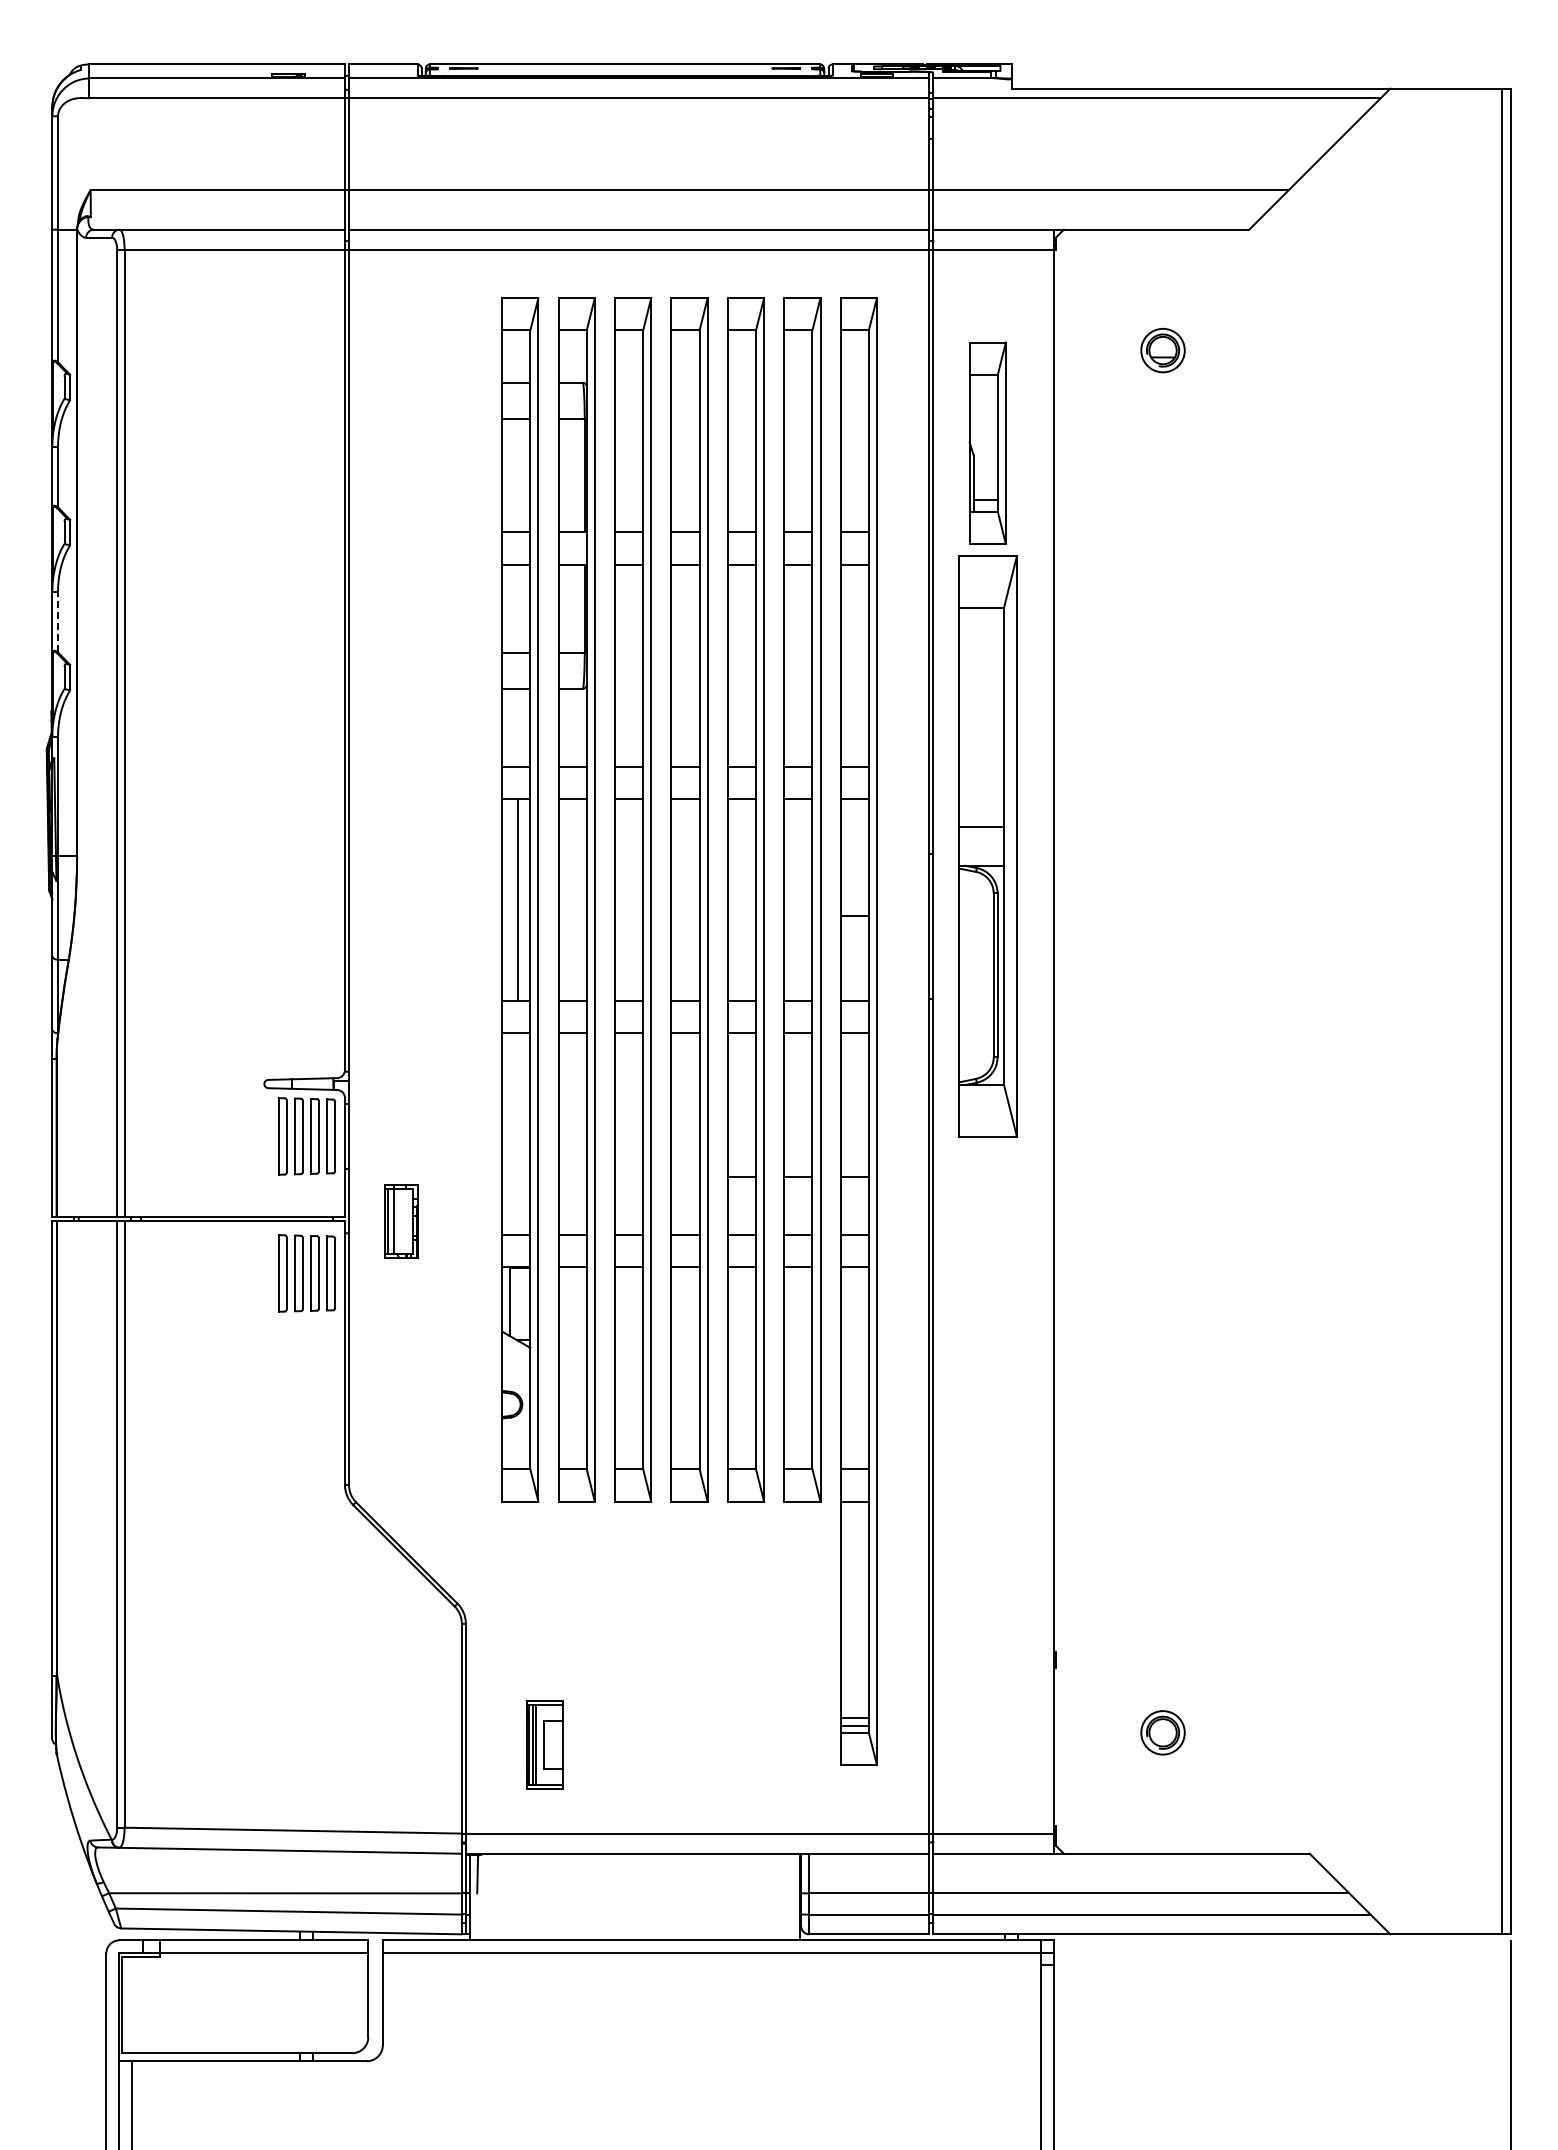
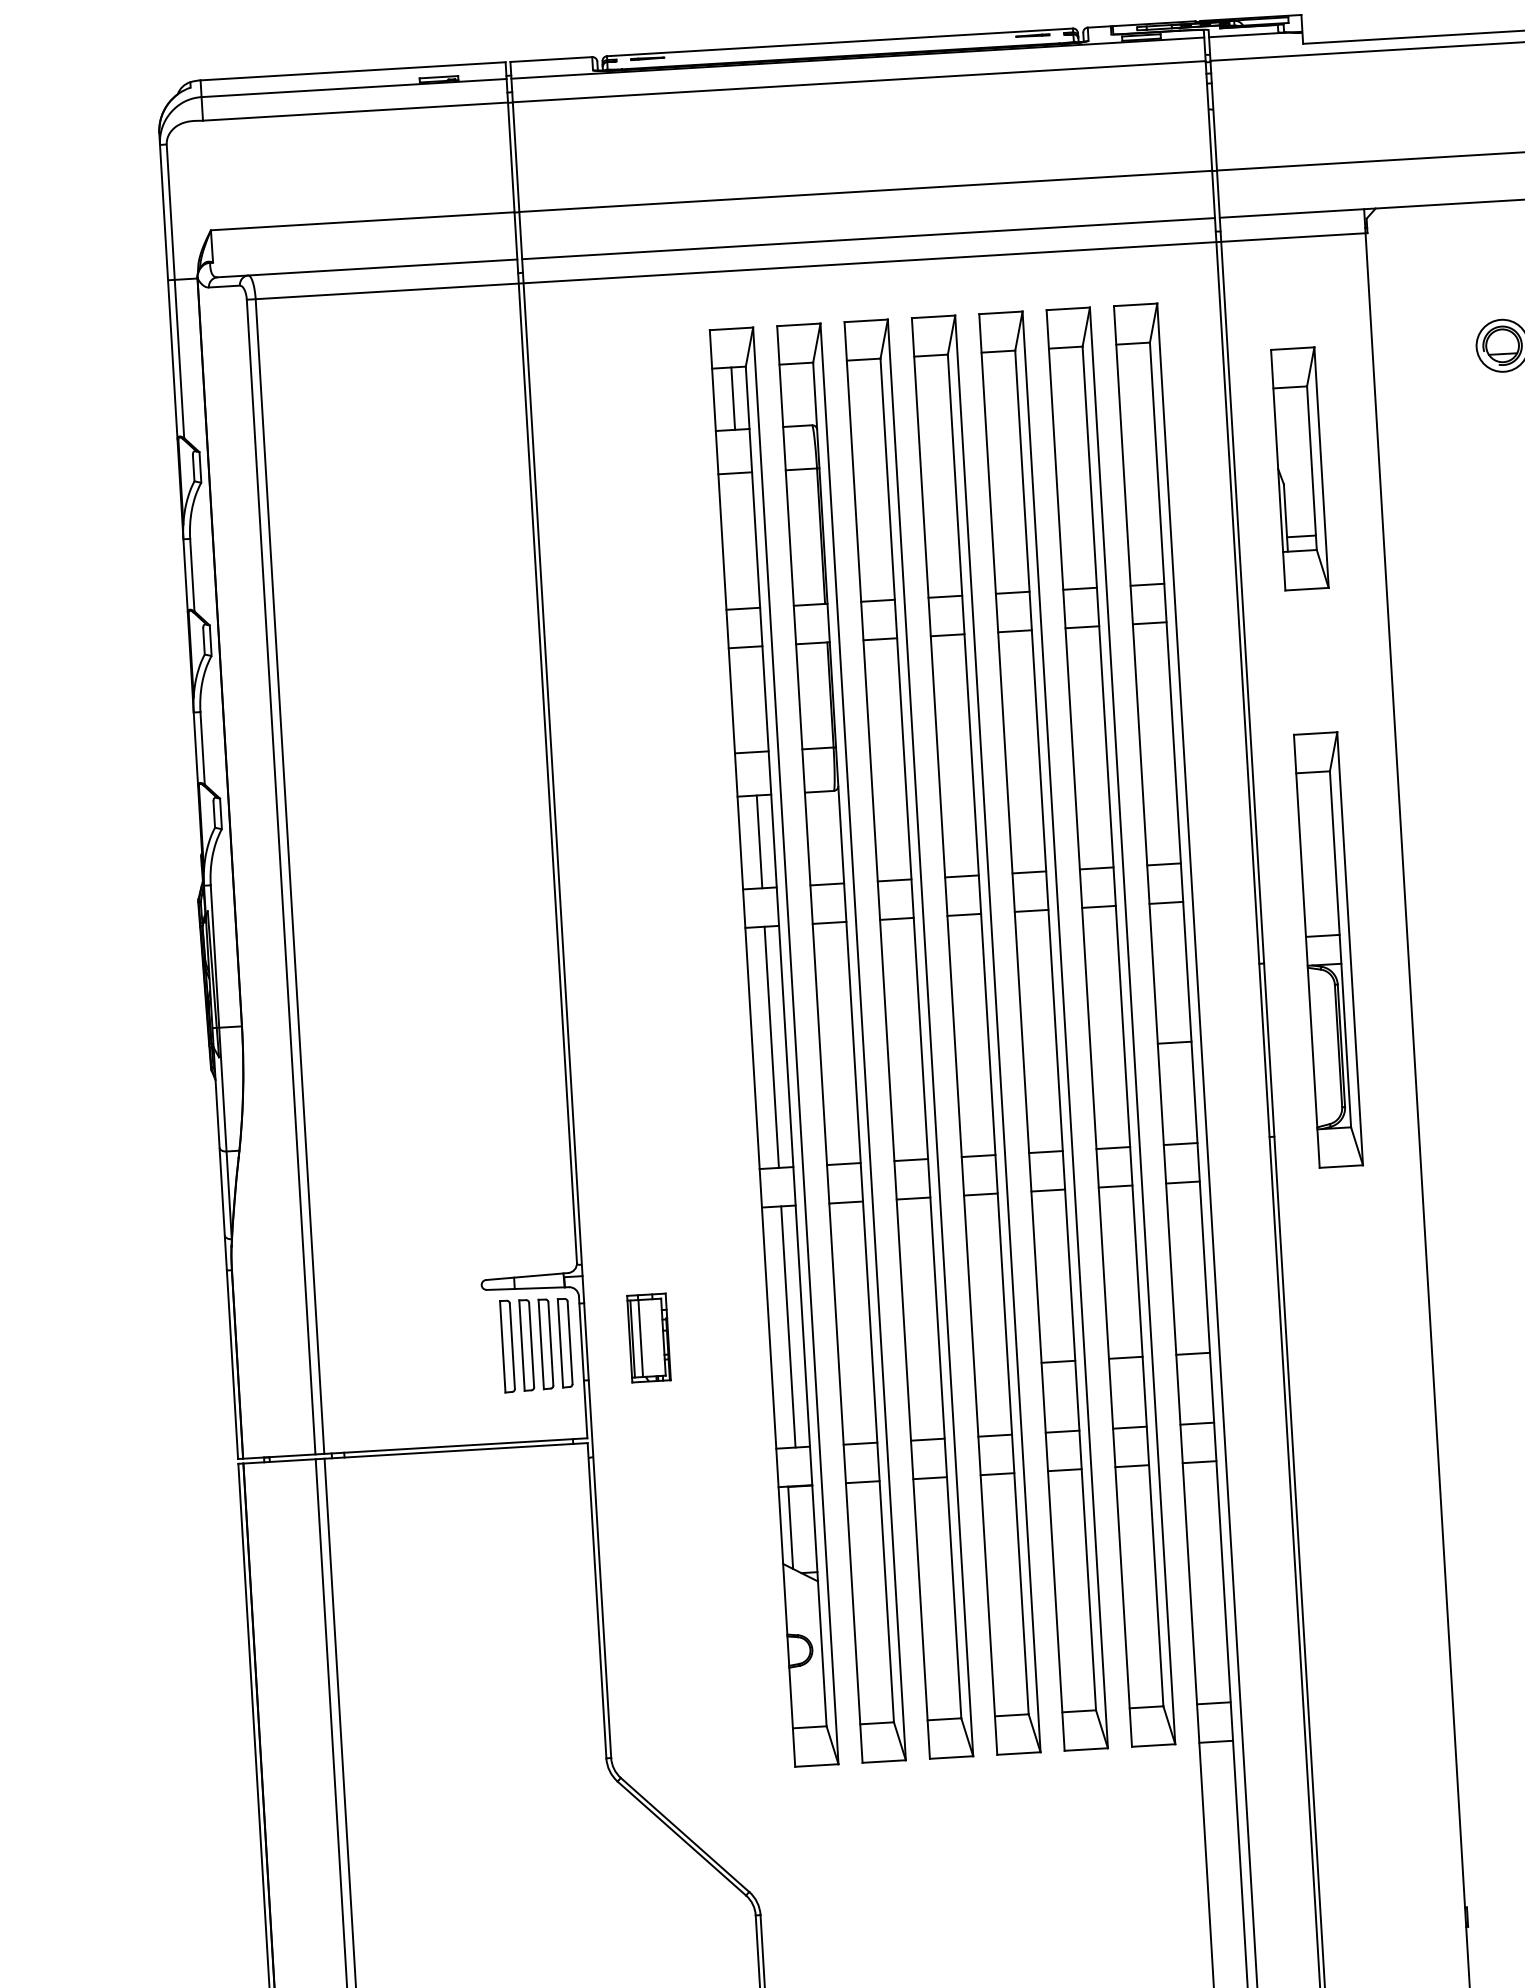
line: (518, 356) -> (733, 398), added
line: (58, 621) -> (203, 747), dashed -> solid
line: (518, 727) -> (759, 841), added
part: (987, 845) -> (1328, 949), size x0.62
line: (518, 1134) -> (788, 1327), added
part: (401, 1221) -> (649, 1338), moved
part: (307, 1273) -> (546, 1508), removed

